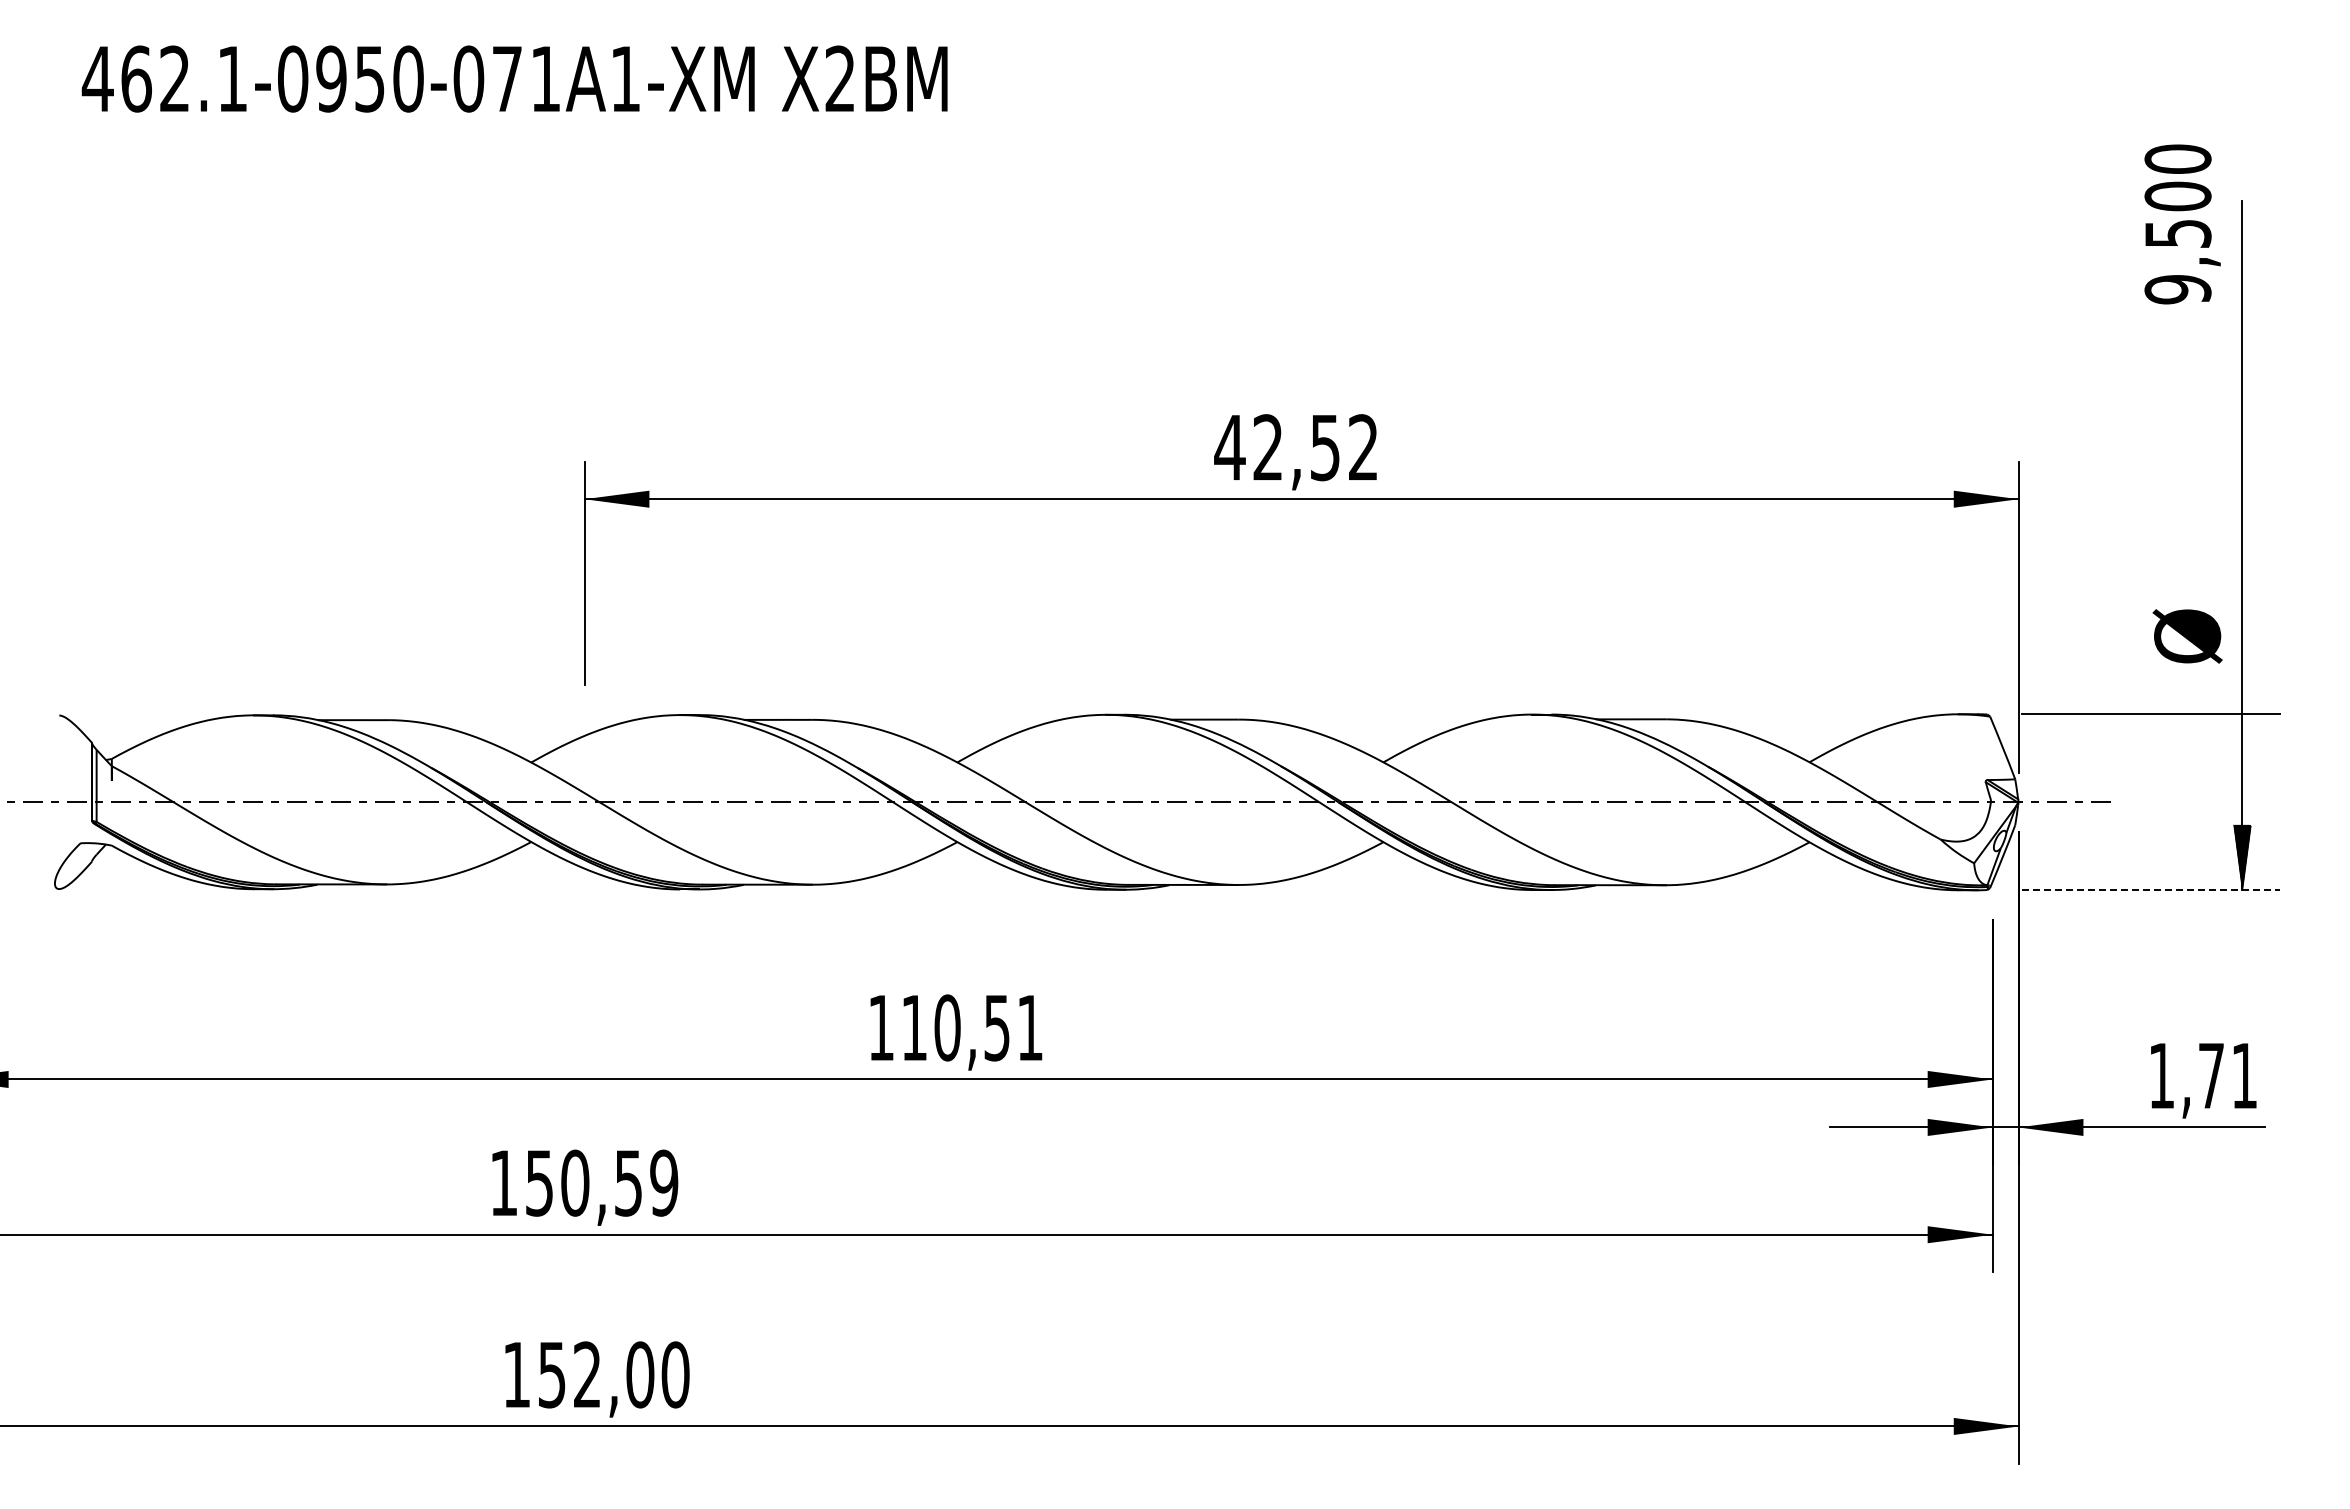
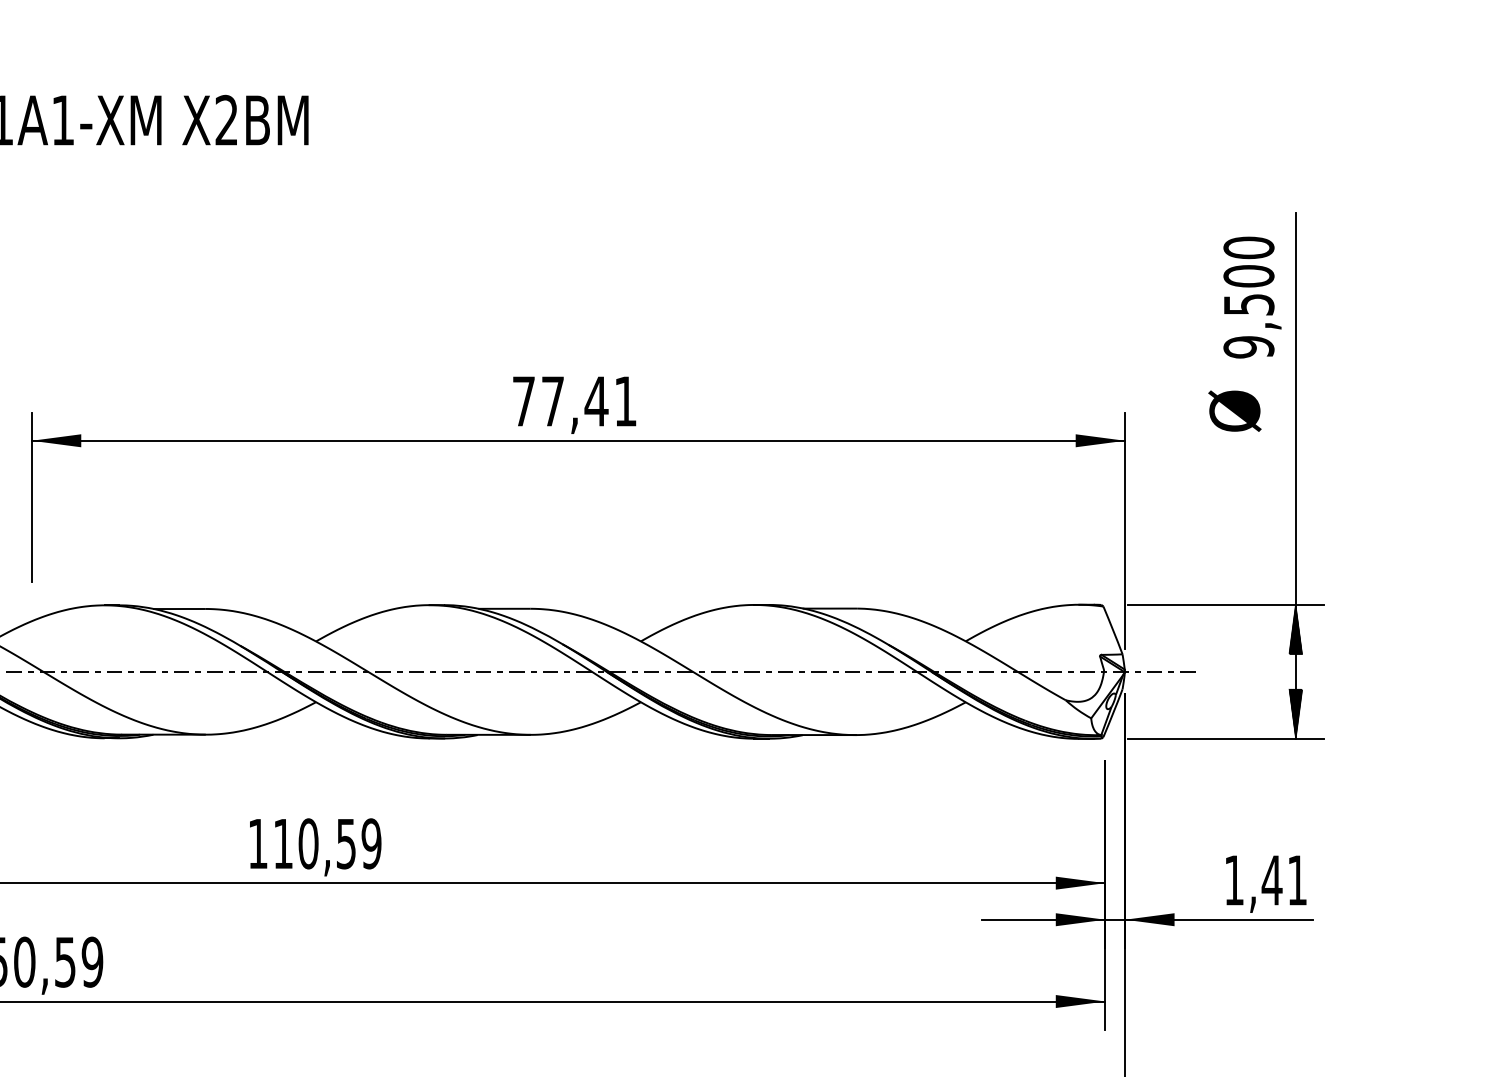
text: (2182, 224) -> (1252, 297), moved
text: (1295, 447) -> (573, 401), 42,52 -> 77,41
text: (2187, 636) -> (1234, 411), moved
hatch: (2241, 746) -> (1295, 629), added
line: (2150, 890) -> (1225, 739), dashed -> solid
text: (1030, 1027) -> (371, 843), 110,51 -> 110,59
text: (2211, 1075) -> (1272, 880), 1,71 -> 1,41

